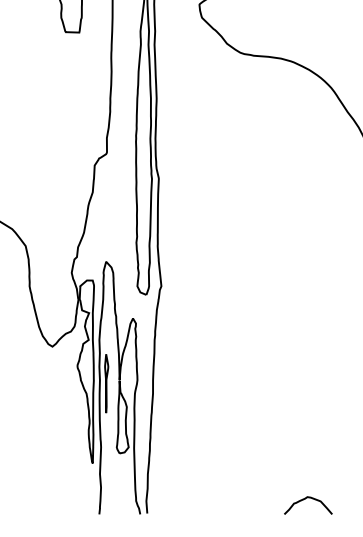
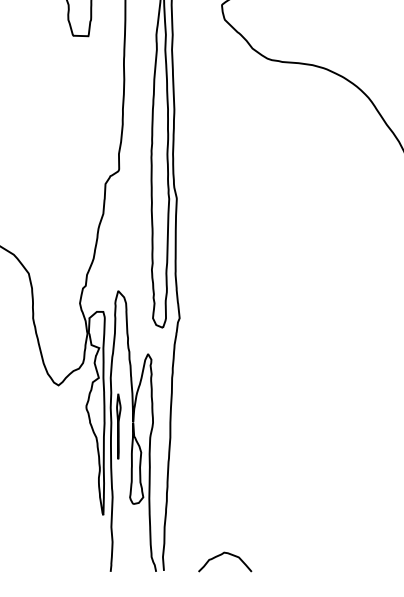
curve: (305, 499) -> (222, 555), moved

